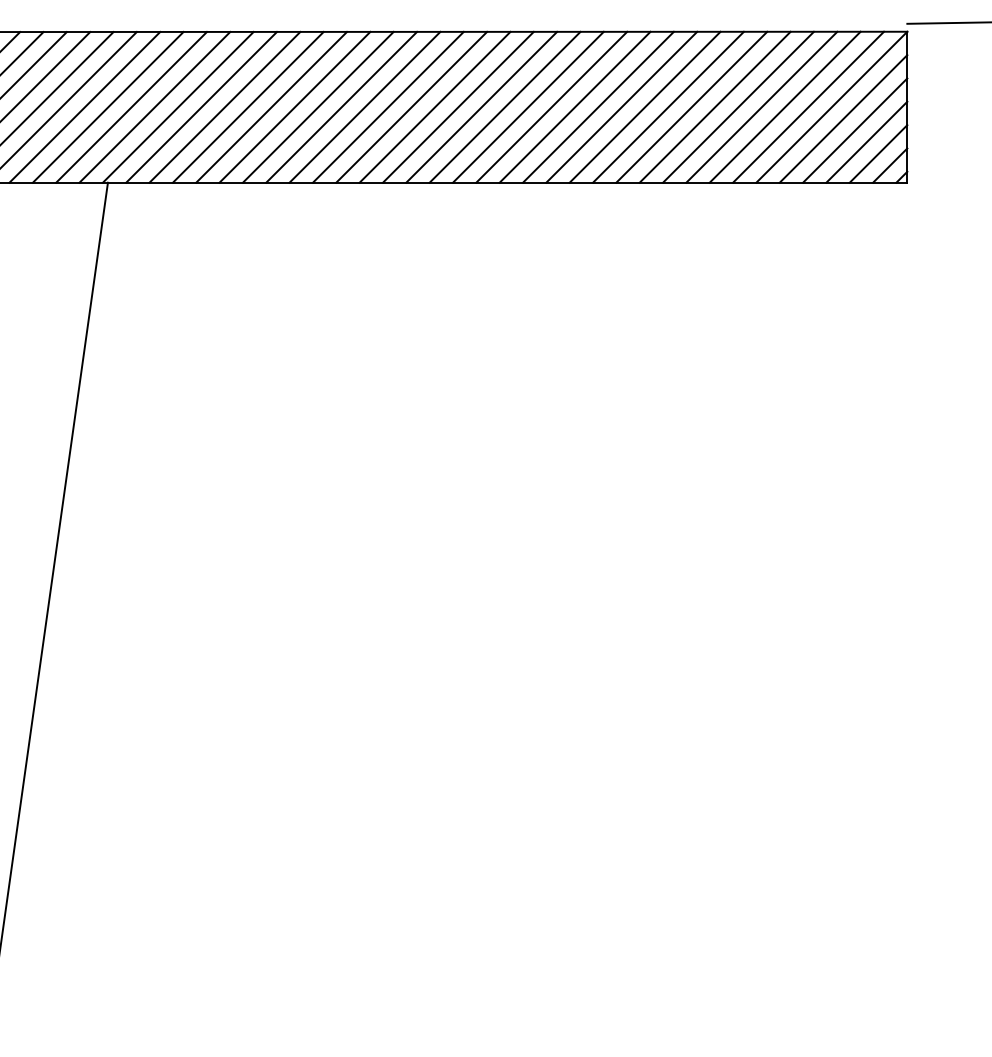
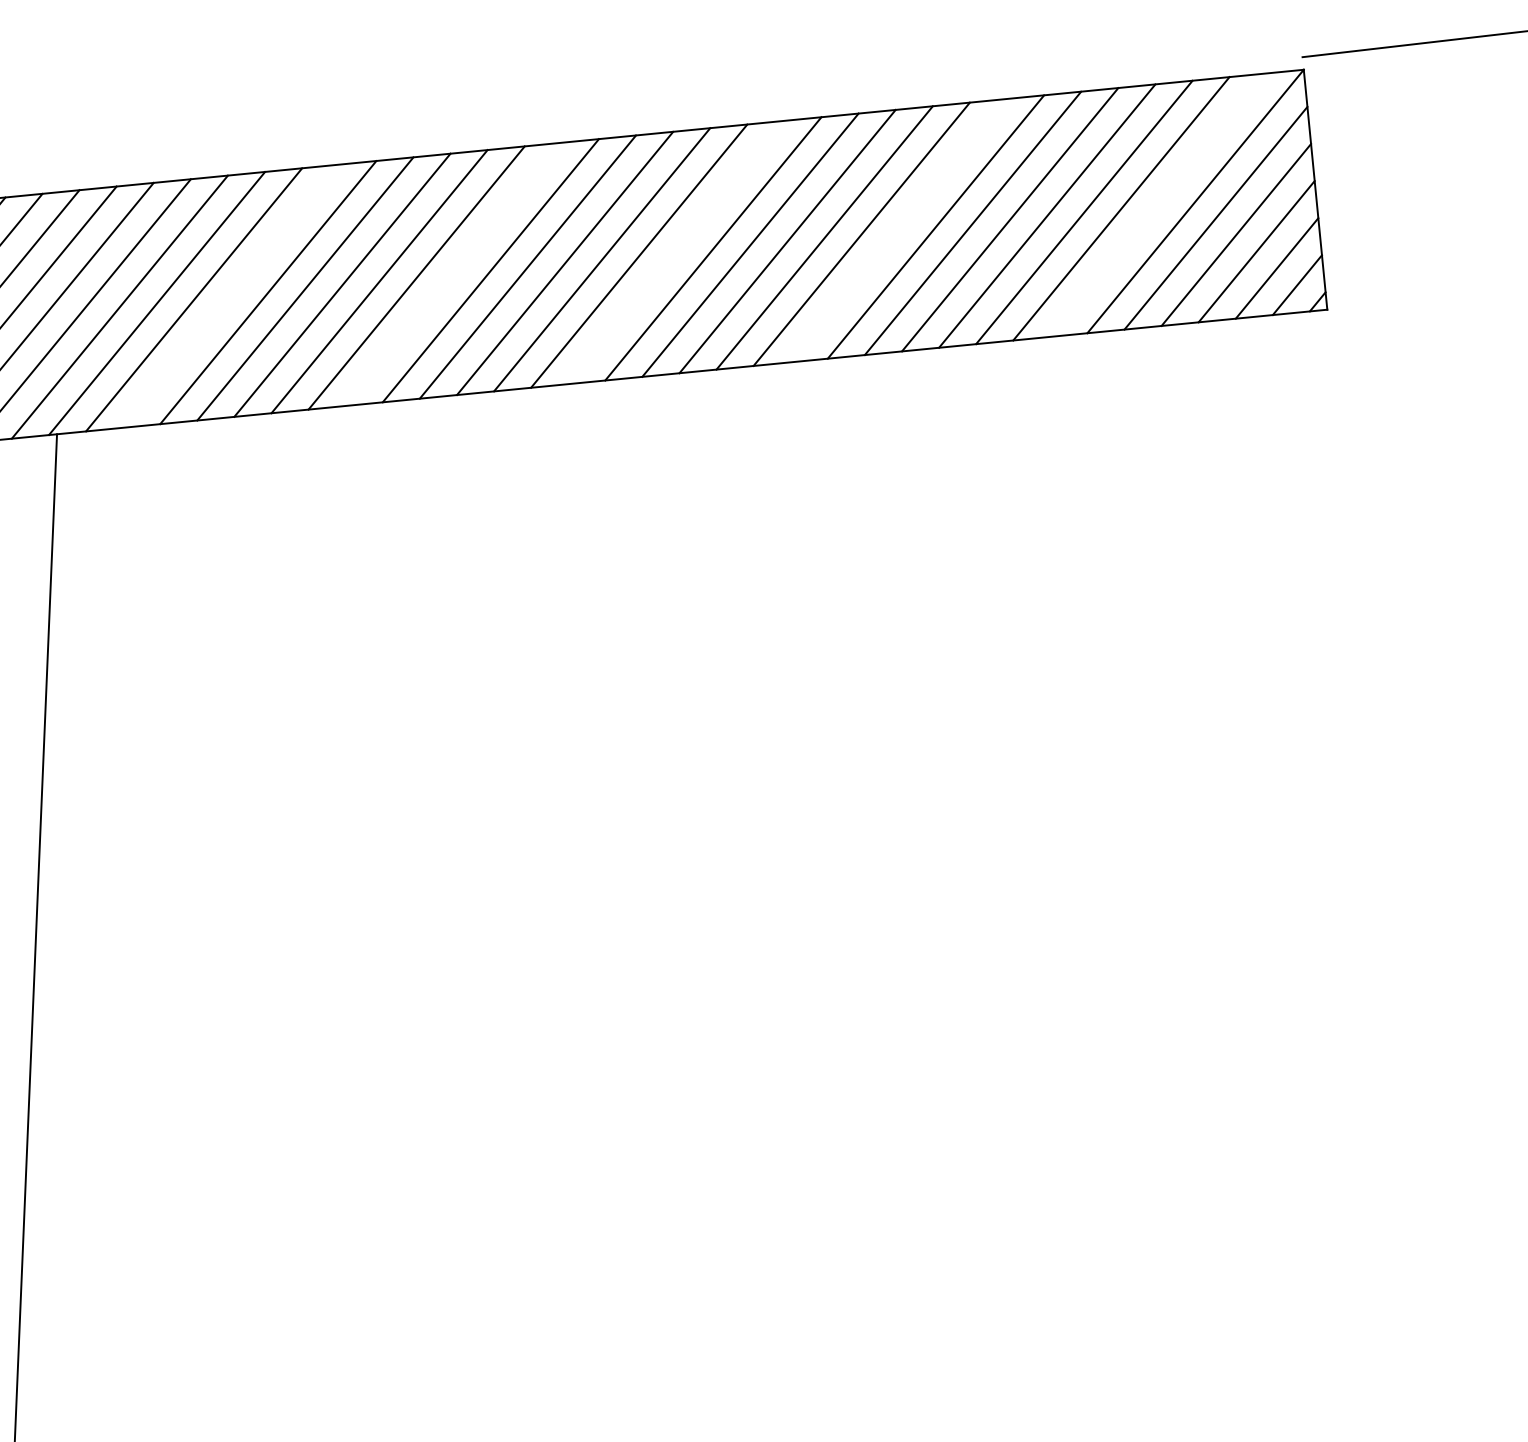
line: (224, 106) -> (230, 294), removed
line: (364, 106) -> (452, 273), removed
line: (504, 106) -> (675, 251), removed
line: (644, 106) -> (897, 229), removed
line: (808, 106) -> (1158, 203), removed

